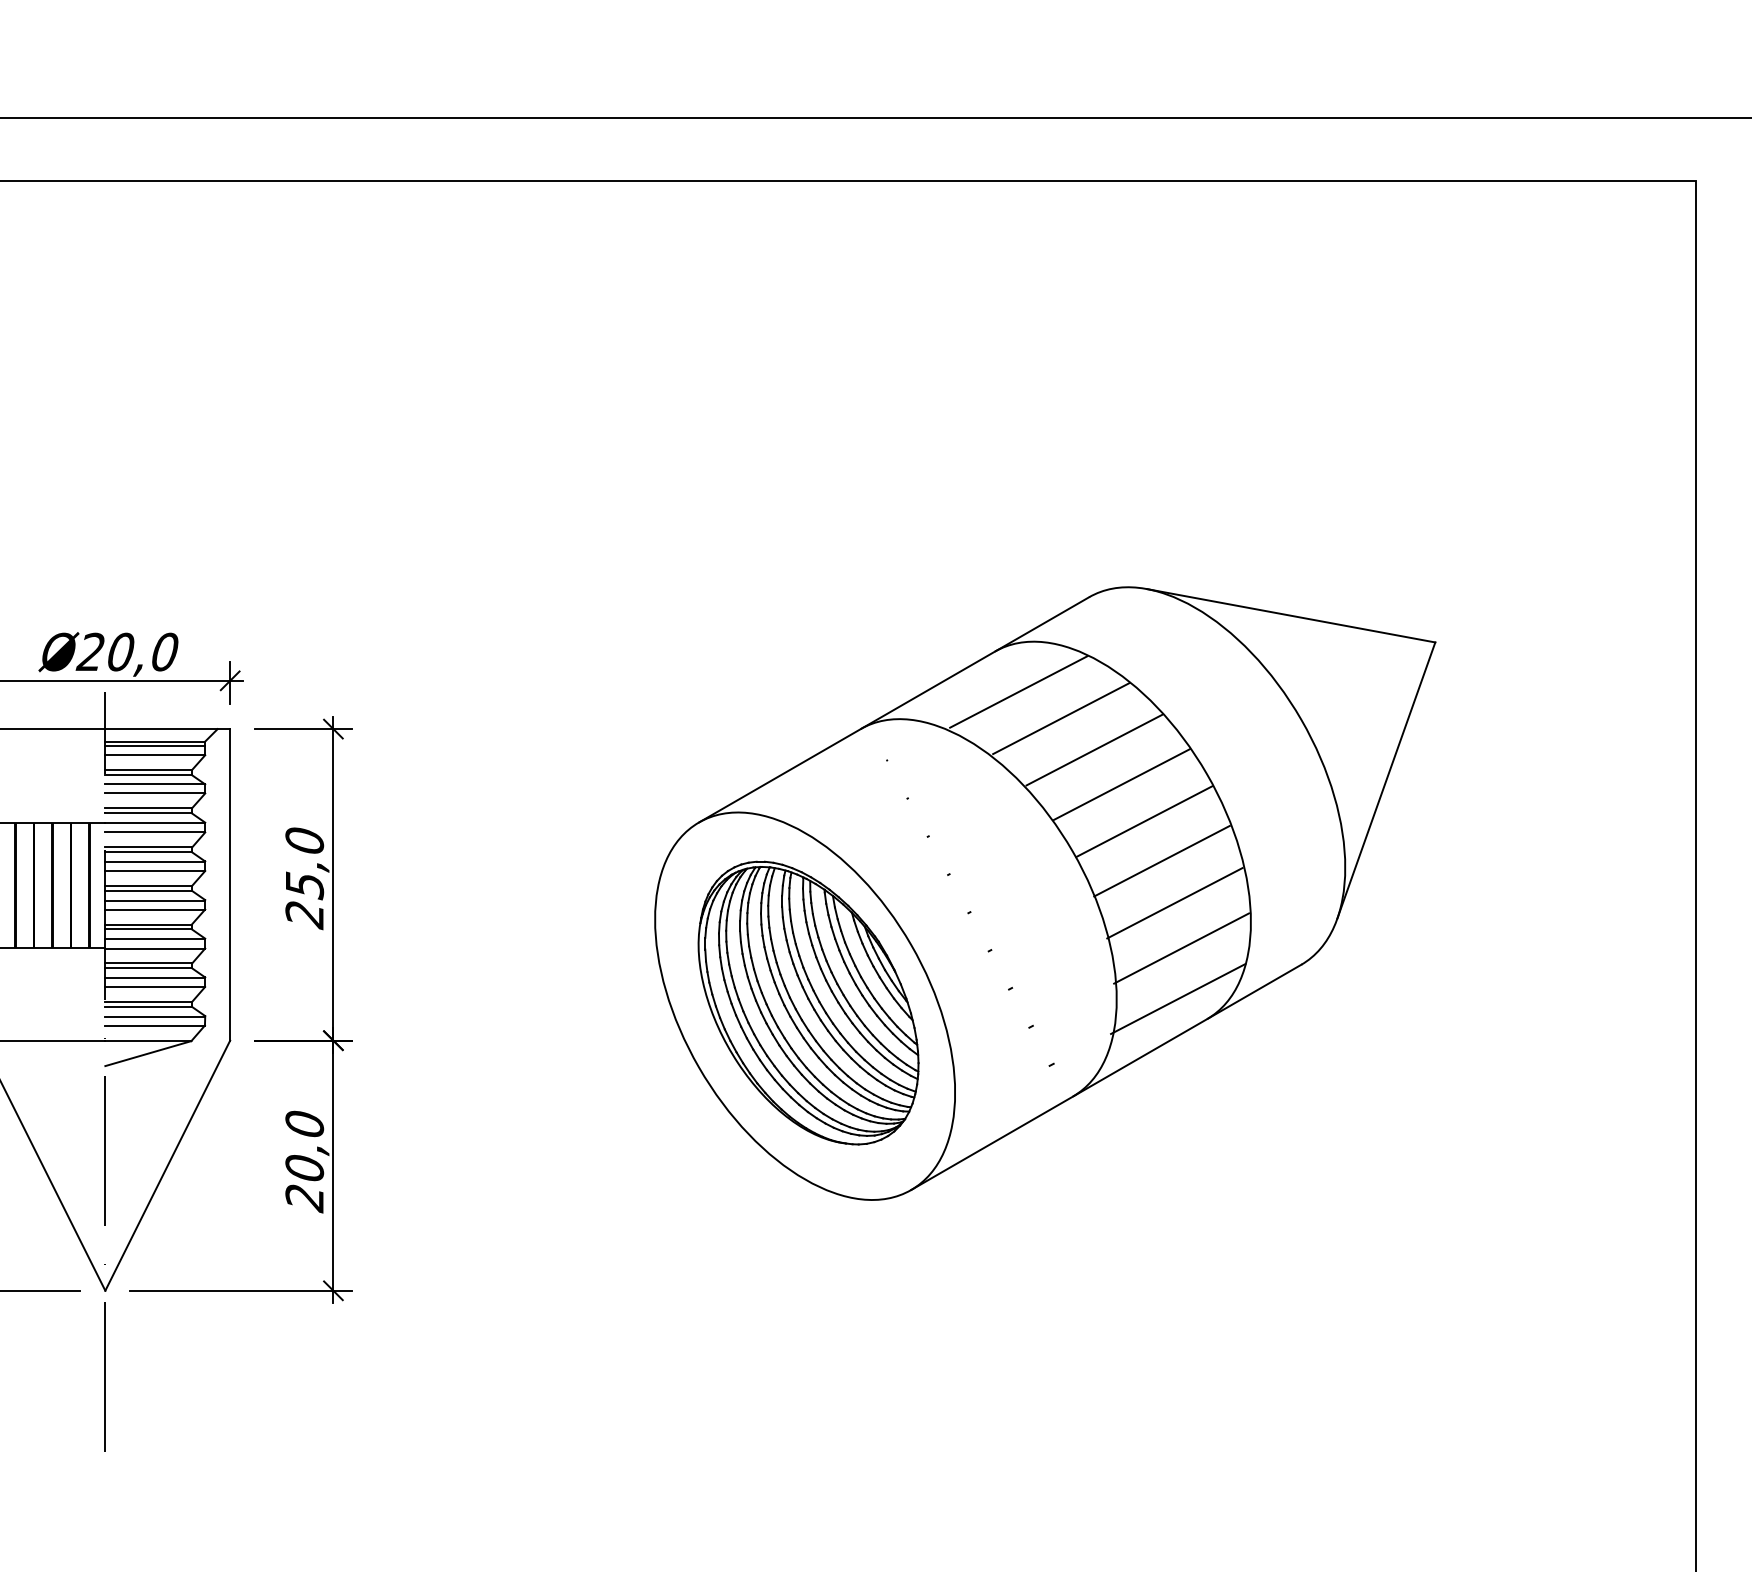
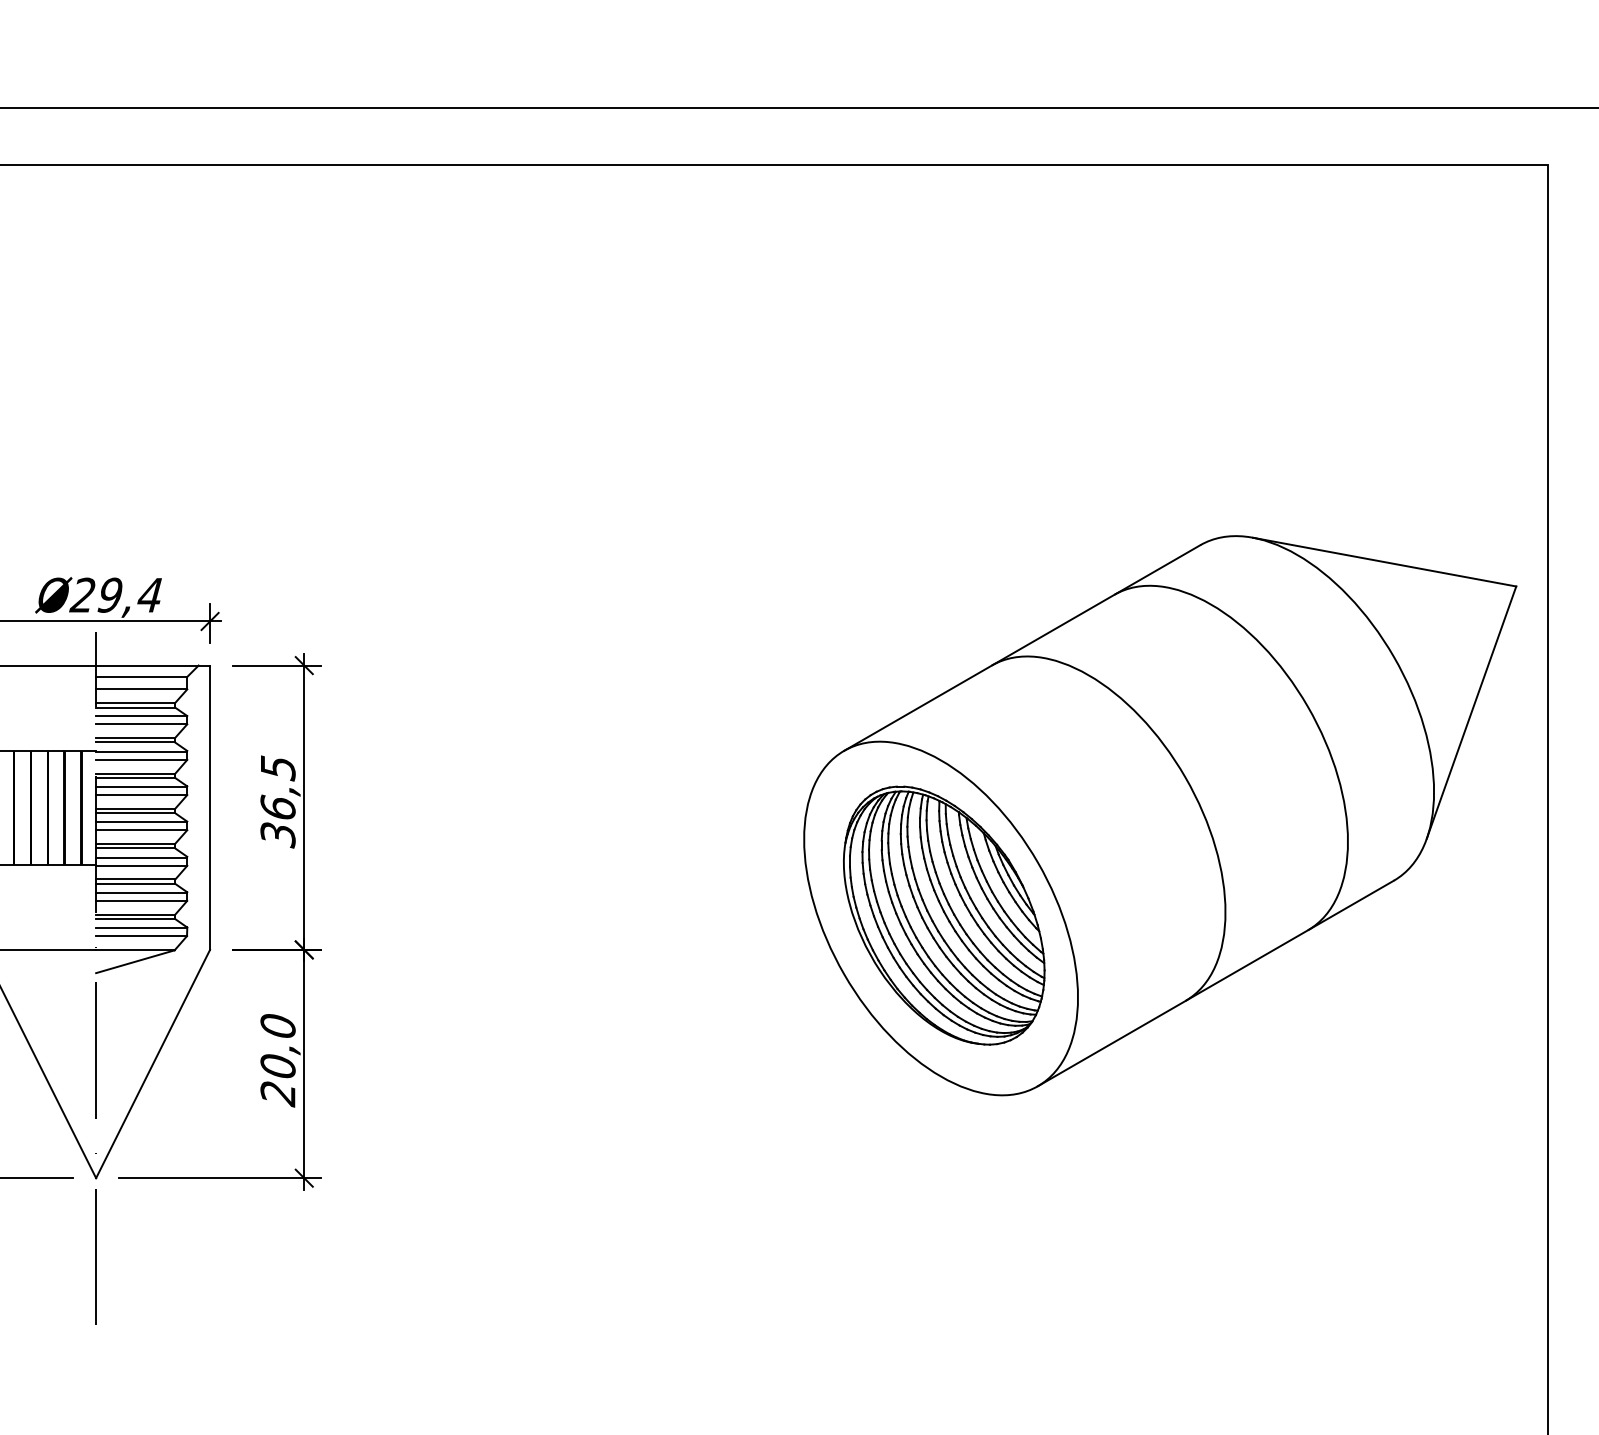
text: (142, 651) -> (130, 594), Ø20,0 -> Ø29,4
line: (155, 746) -> (141, 681), removed
text: (304, 878) -> (277, 801), 25,0 -> 36,5
part: (1045, 893) -> (1160, 815), moved

